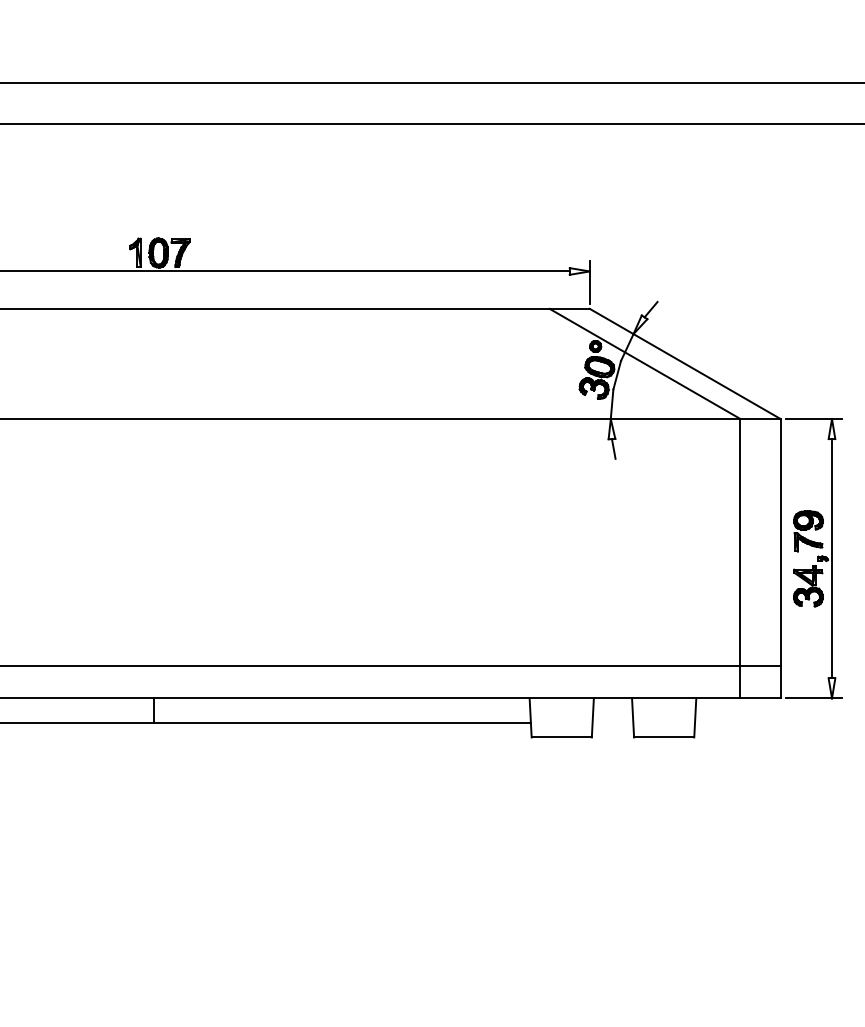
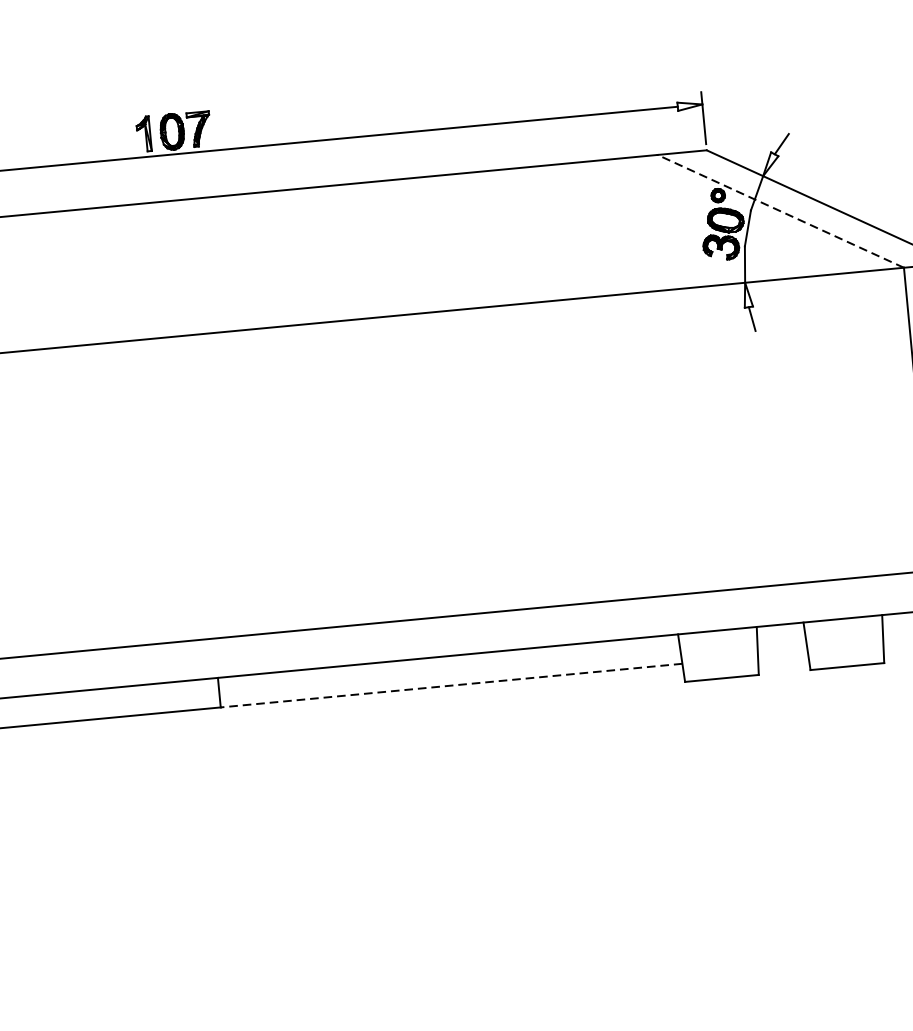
line: (644, 363) -> (779, 210), solid -> dashed
line: (341, 722) -> (450, 685), solid -> dashed

